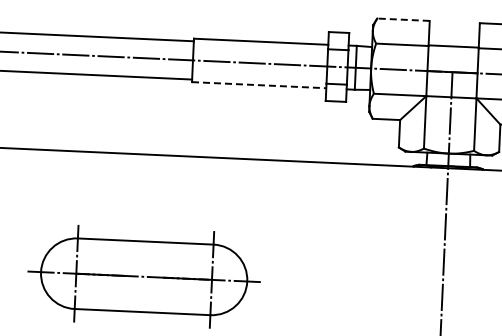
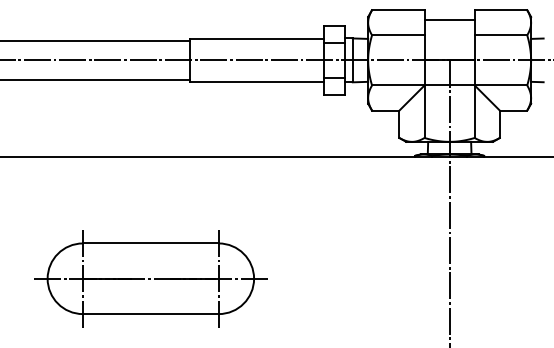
line: (402, 20) -> (397, 10), dashed -> solid
line: (453, 46) -> (449, 19), moved
line: (259, 85) -> (257, 82), dashed -> solid

